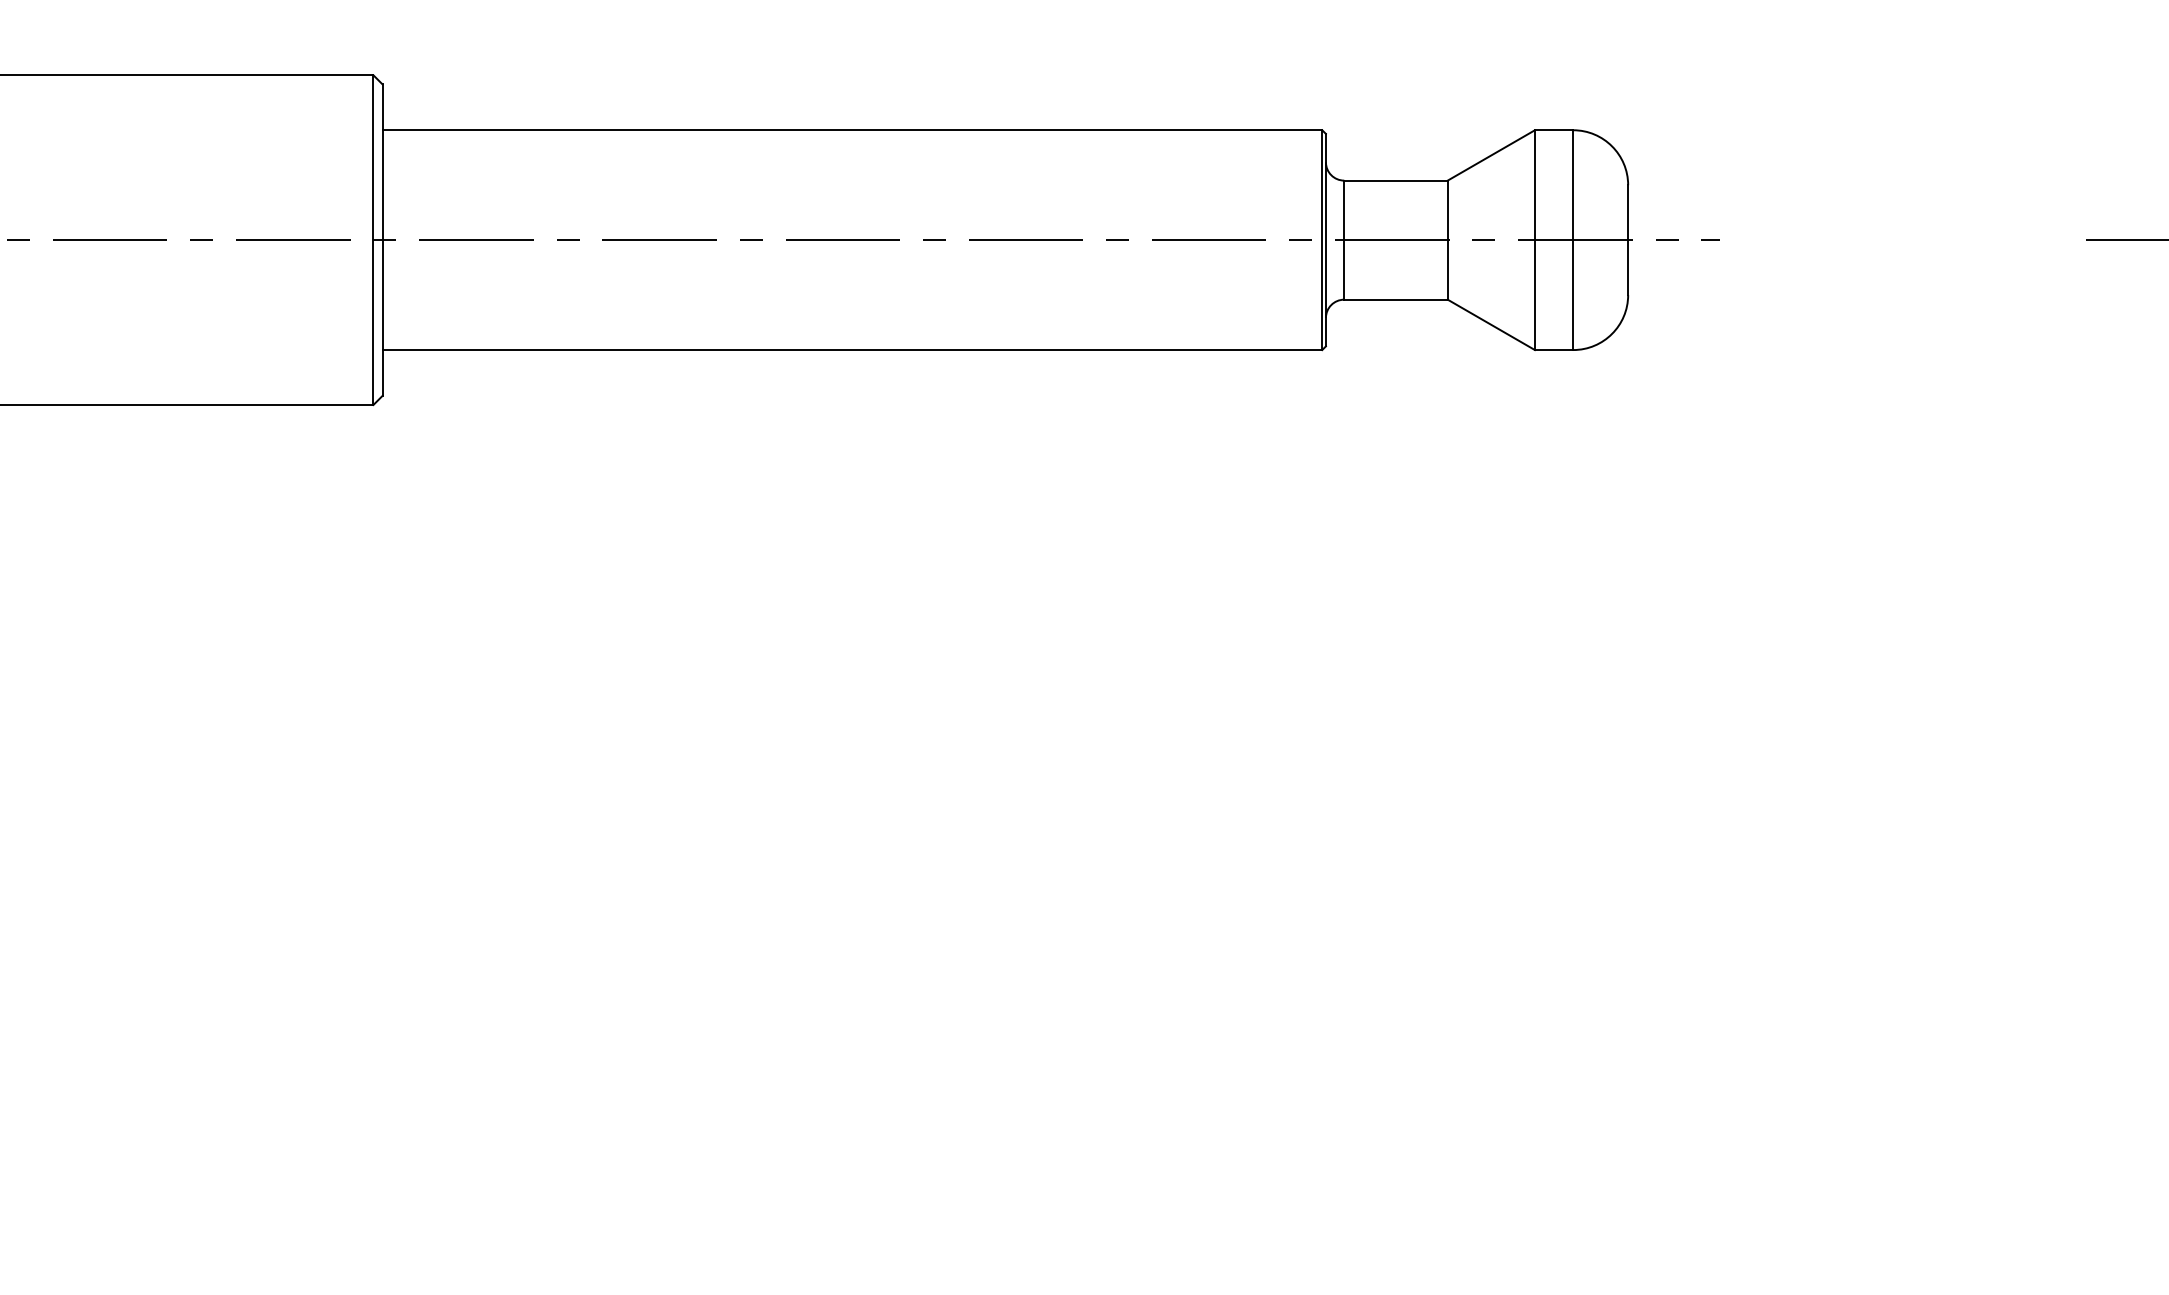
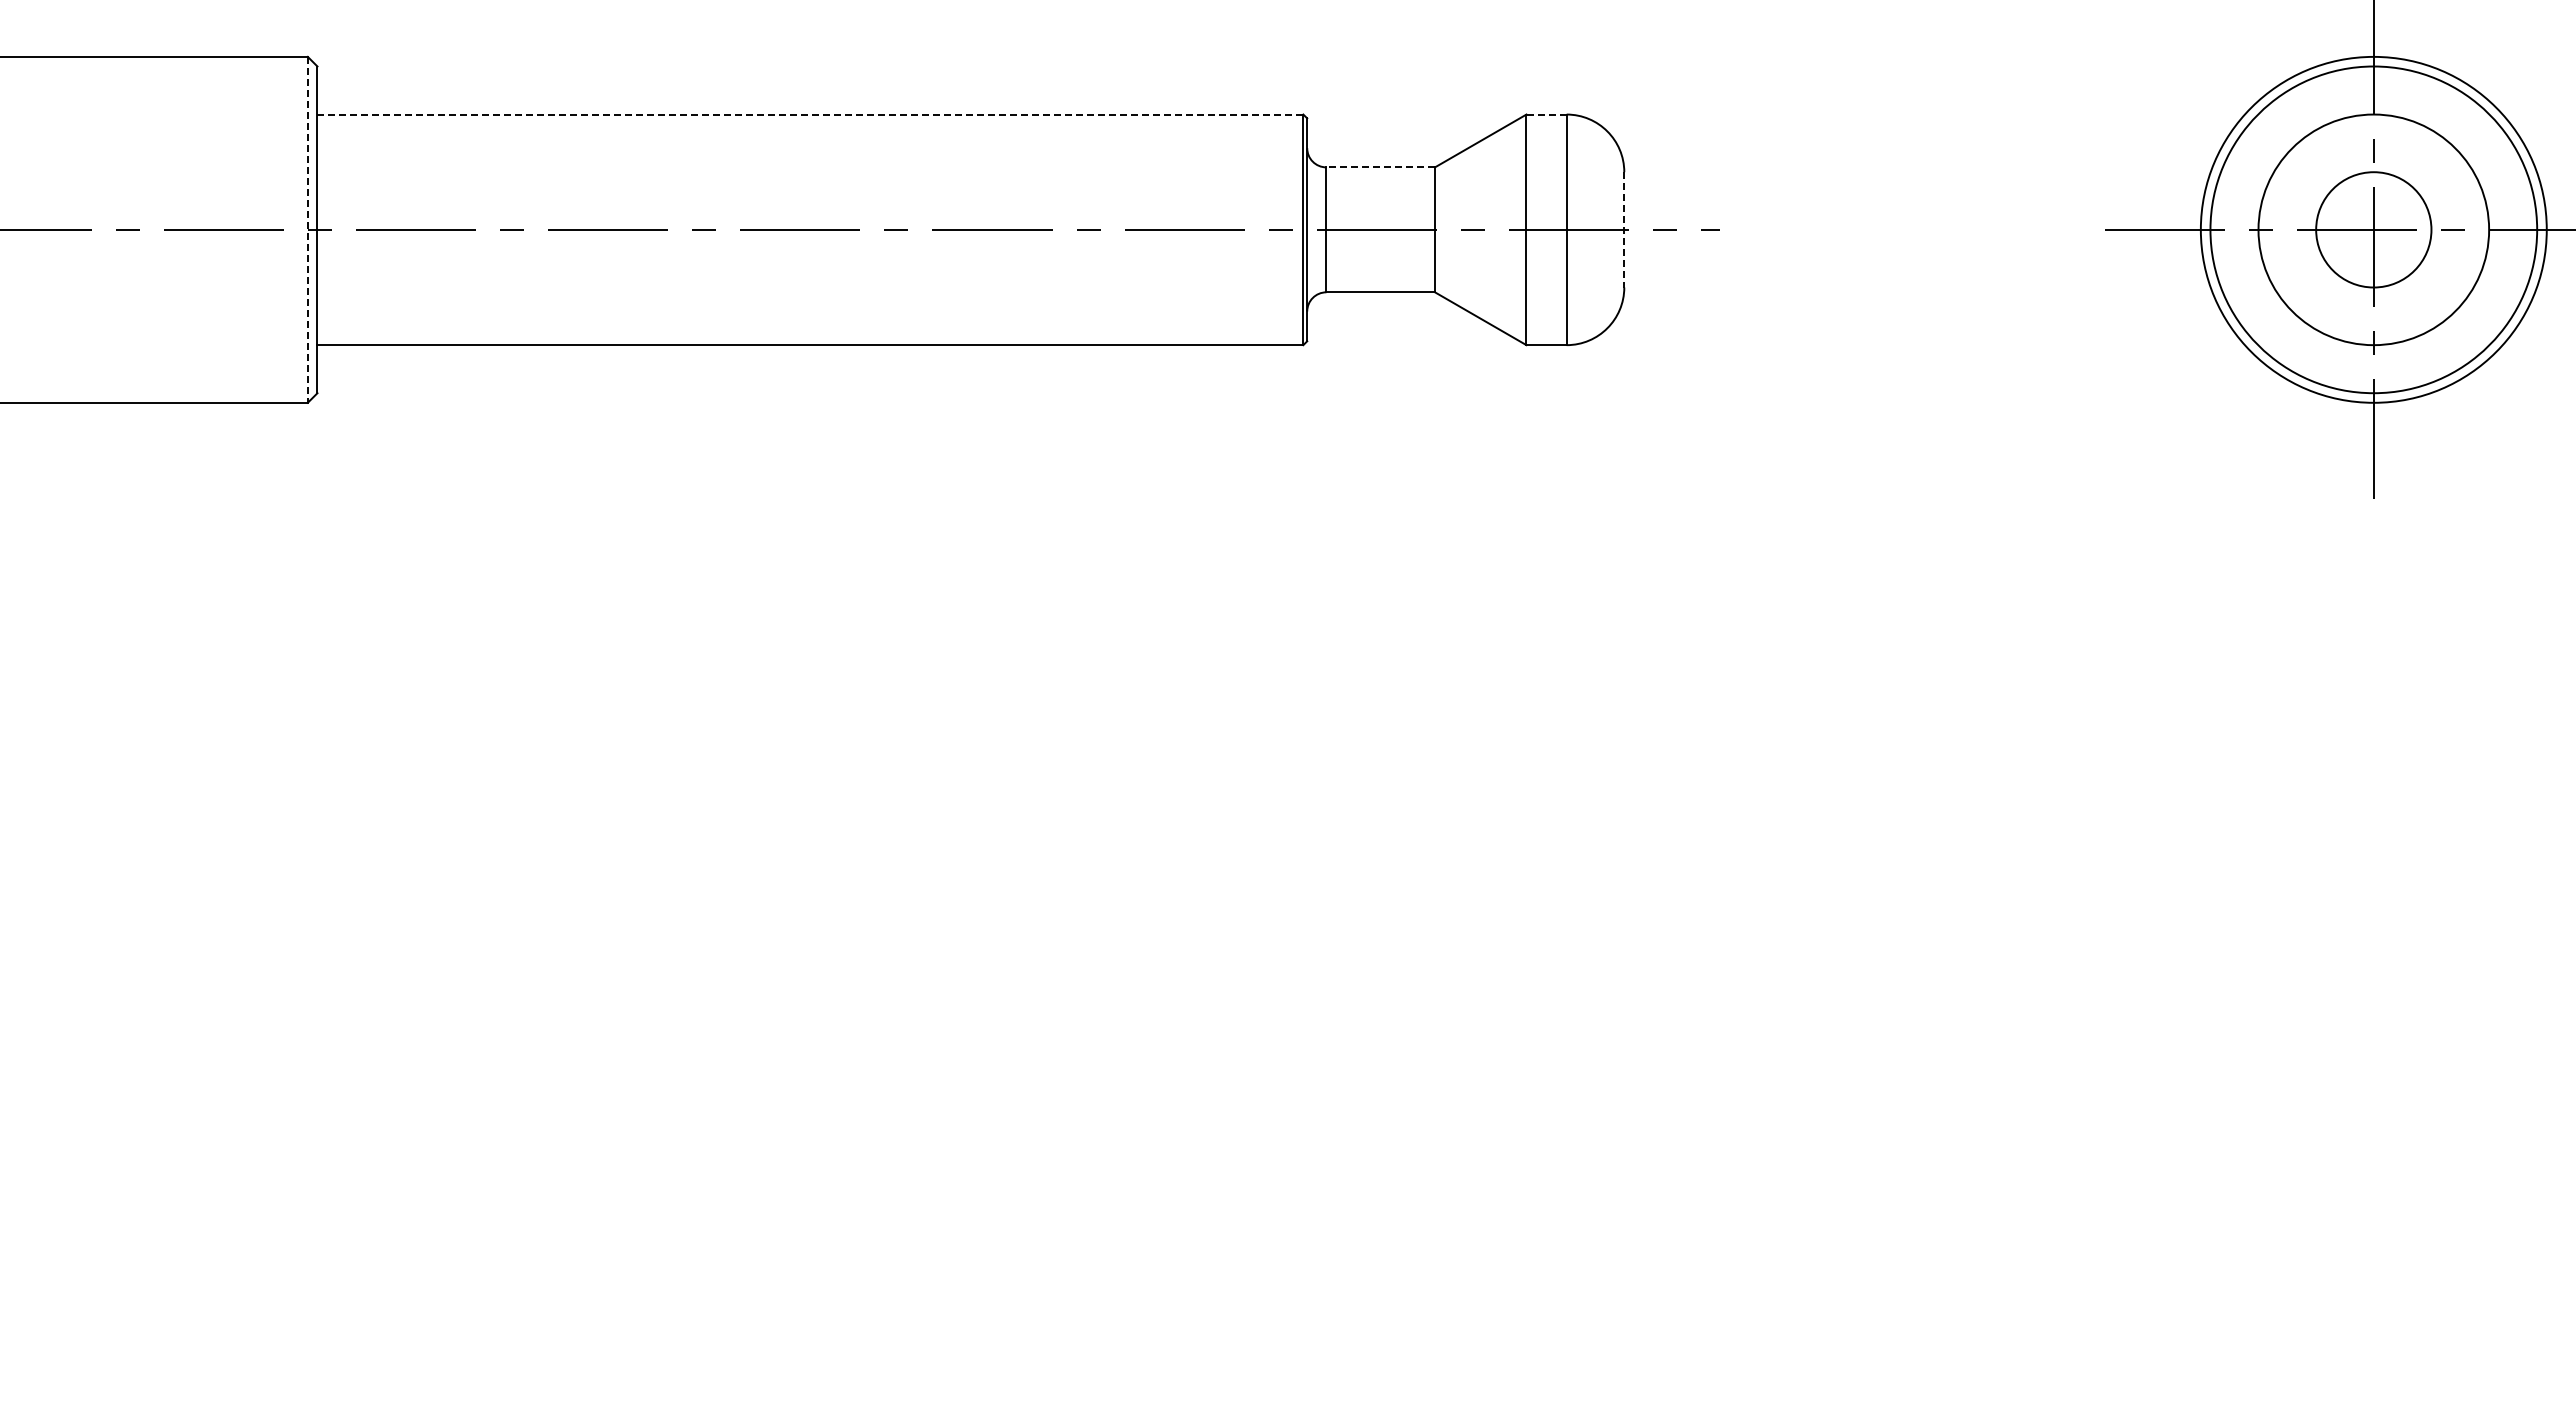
line: (852, 130) -> (810, 114), solid -> dashed
line: (1554, 130) -> (1546, 114), solid -> dashed
line: (1395, 180) -> (1380, 167), solid -> dashed
line: (373, 239) -> (307, 229), solid -> dashed
line: (1628, 239) -> (1624, 229), solid -> dashed

